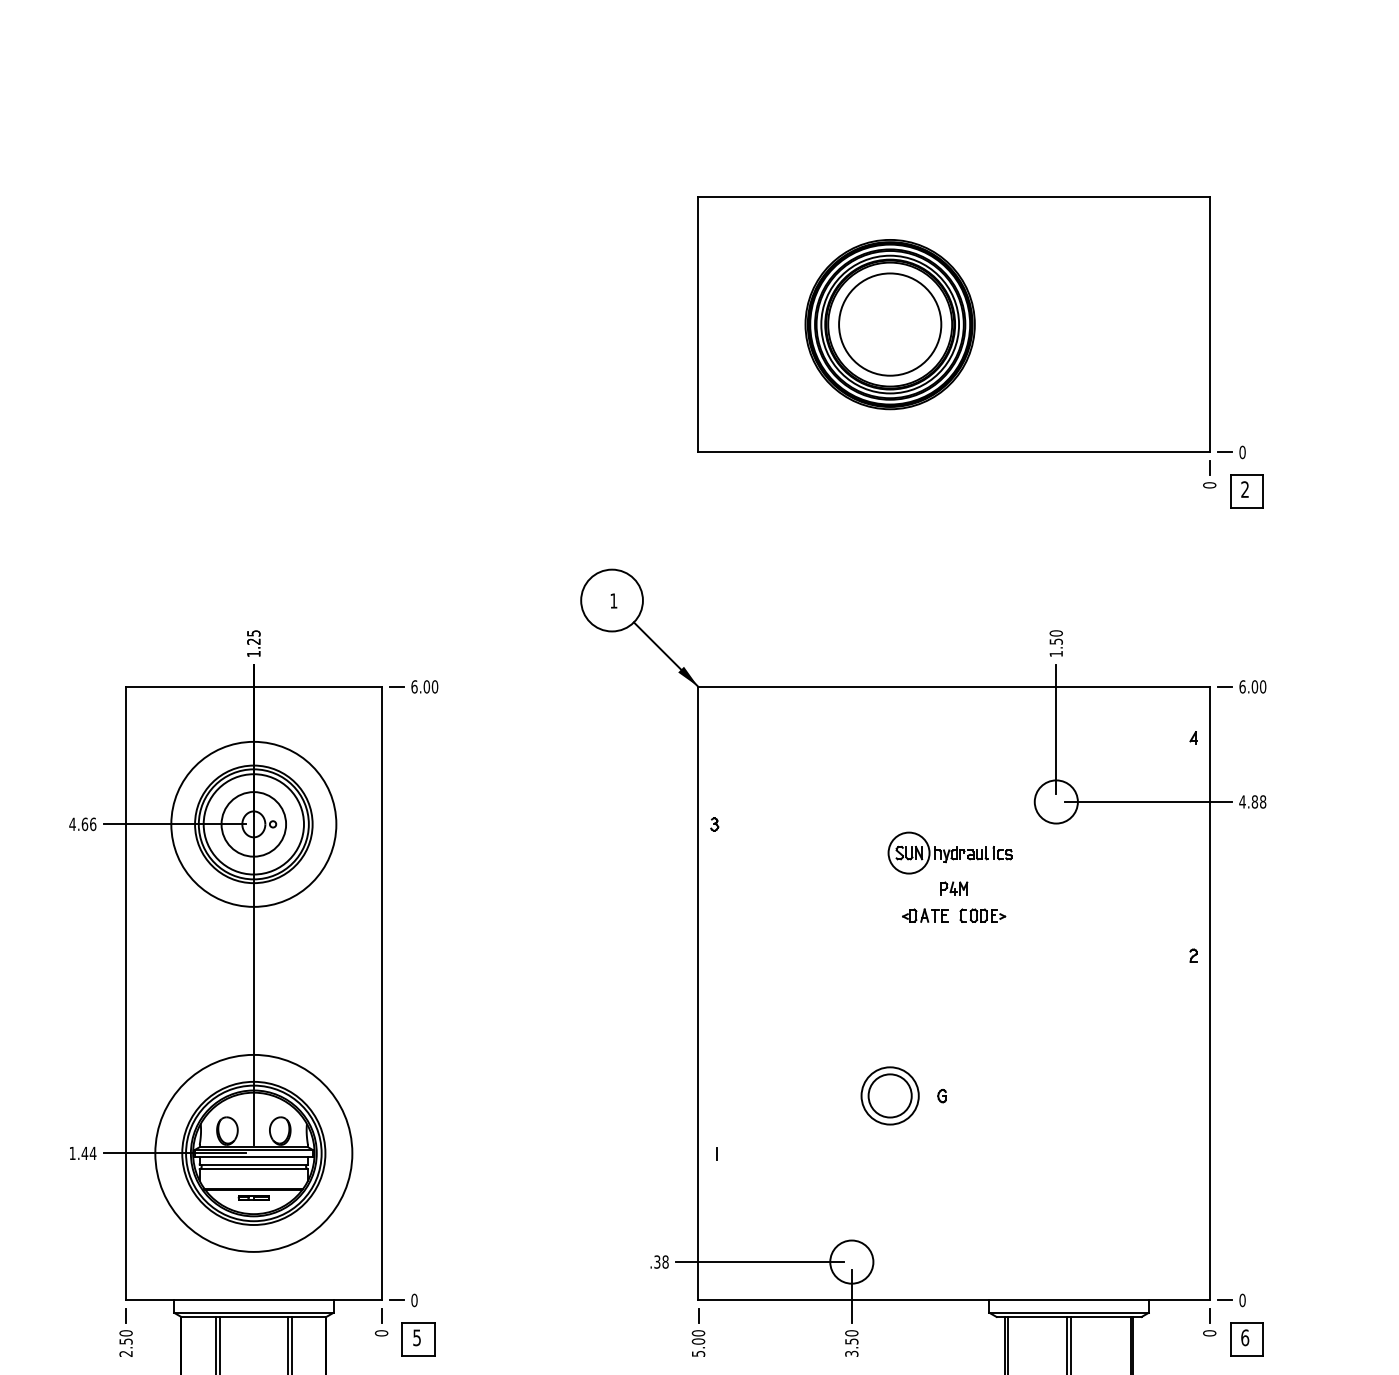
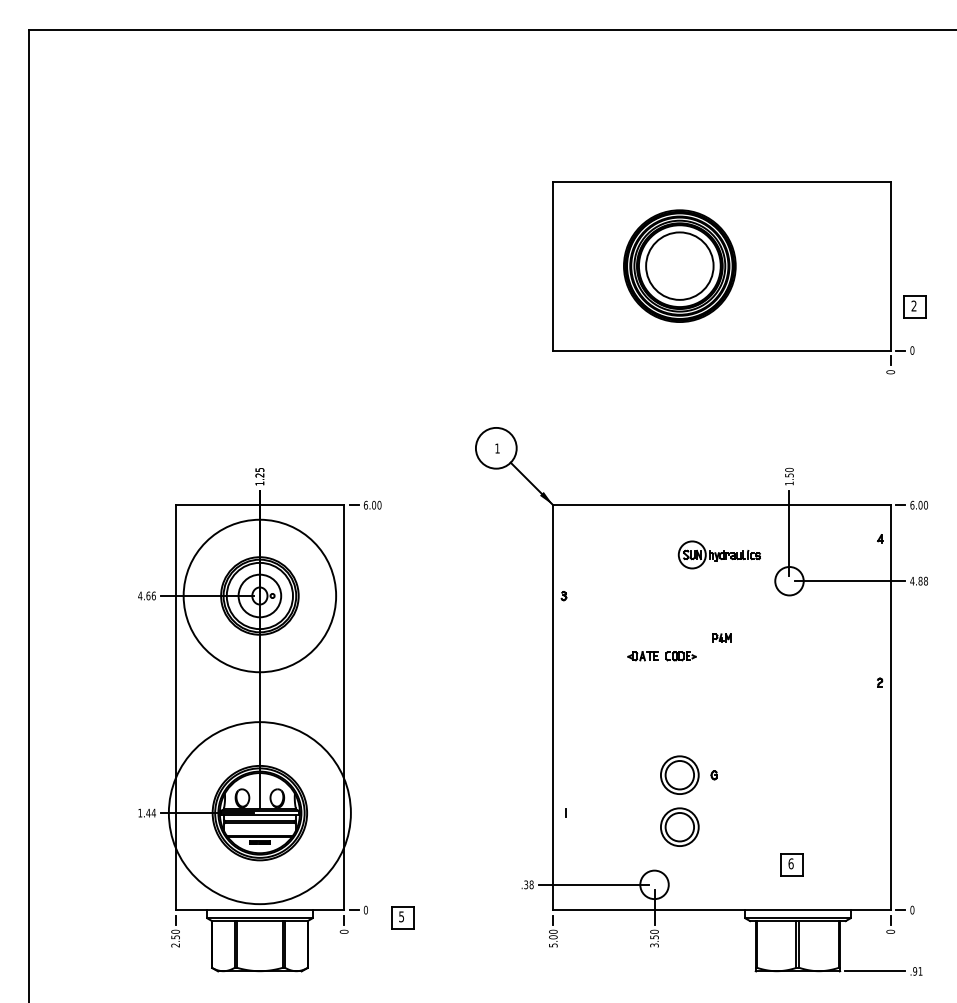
part: (1245, 490) -> (914, 306), moved
circle: (253, 823) -> (259, 595), size x1.4
part: (948, 852) -> (718, 554), moved
part: (953, 916) -> (661, 656), moved
circle: (253, 1153) -> (259, 813), size x1.4
part: (889, 1173) -> (679, 826), added
part: (418, 1338) -> (402, 917), moved
part: (1245, 1338) -> (791, 864), moved

